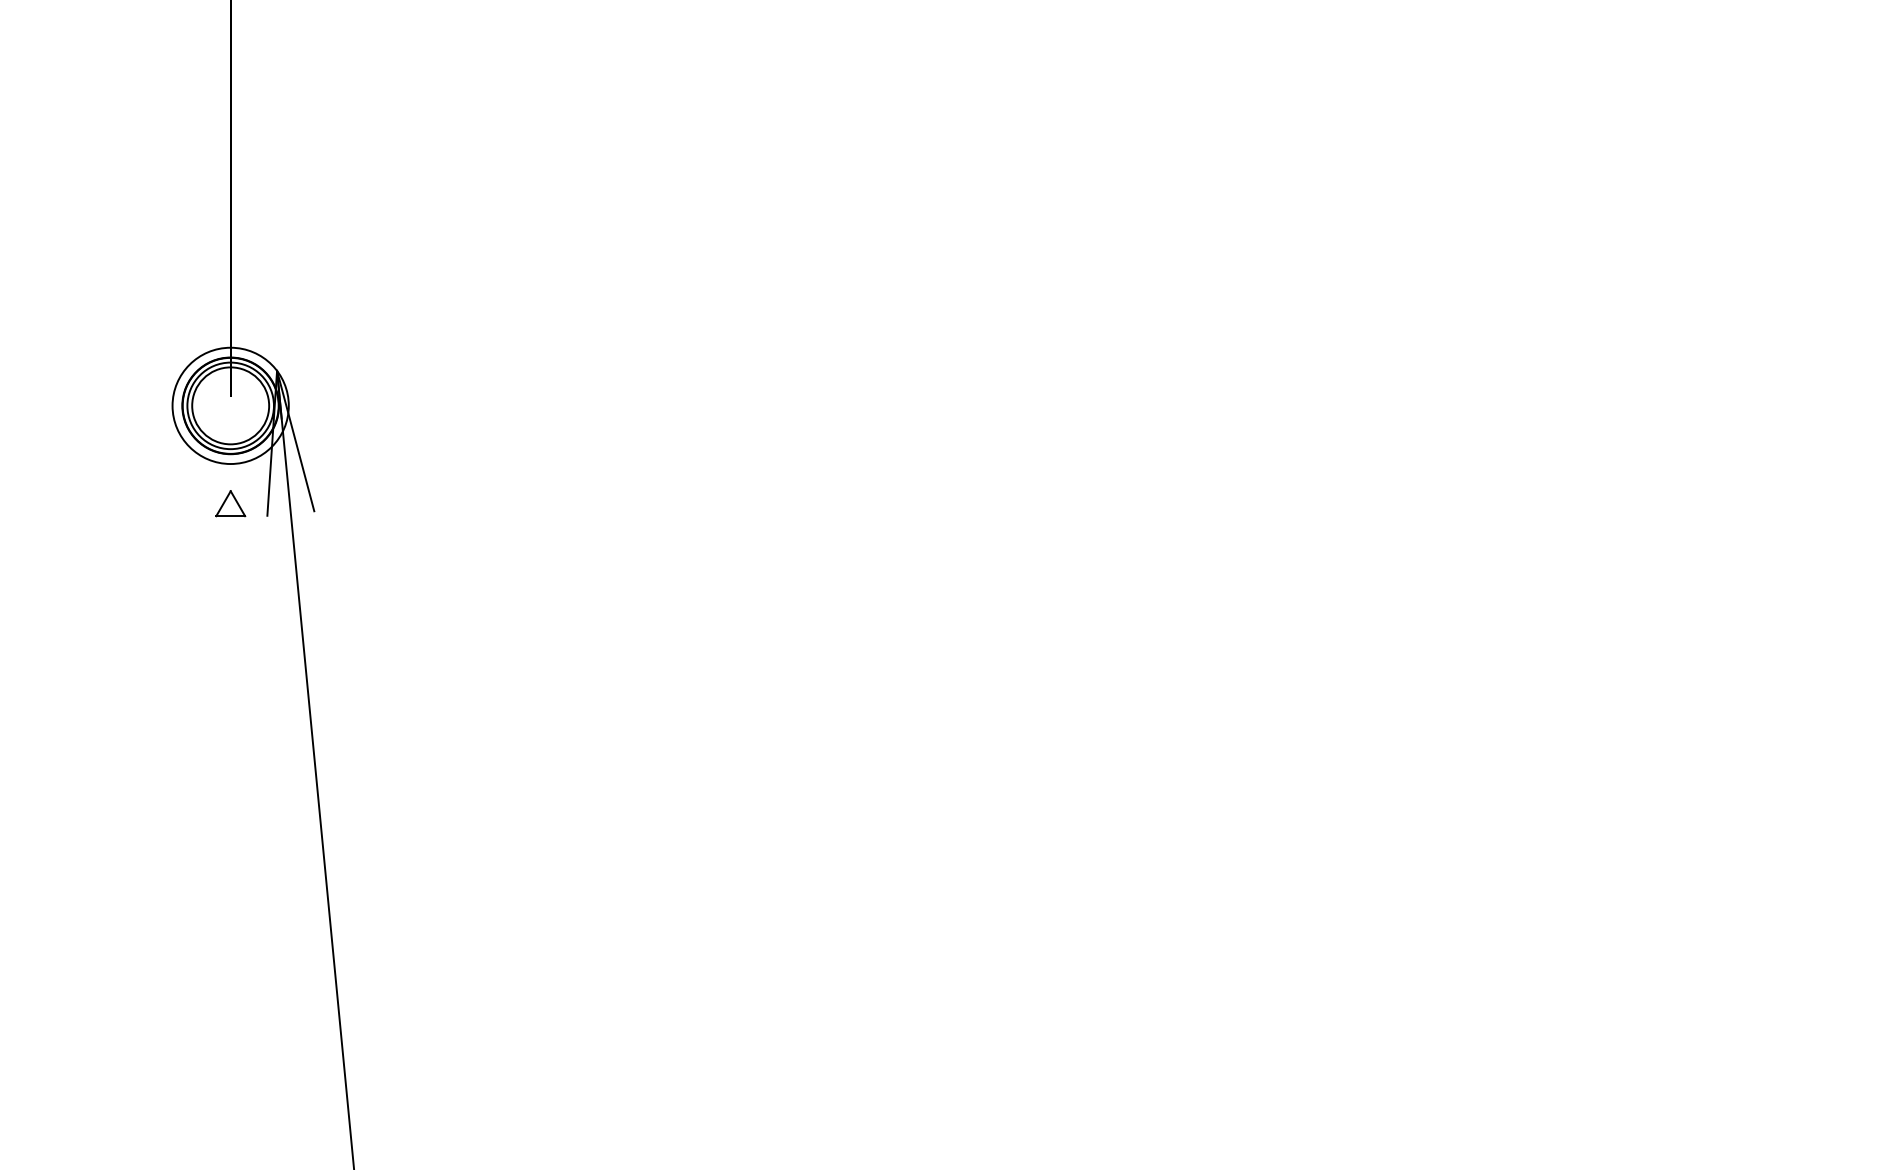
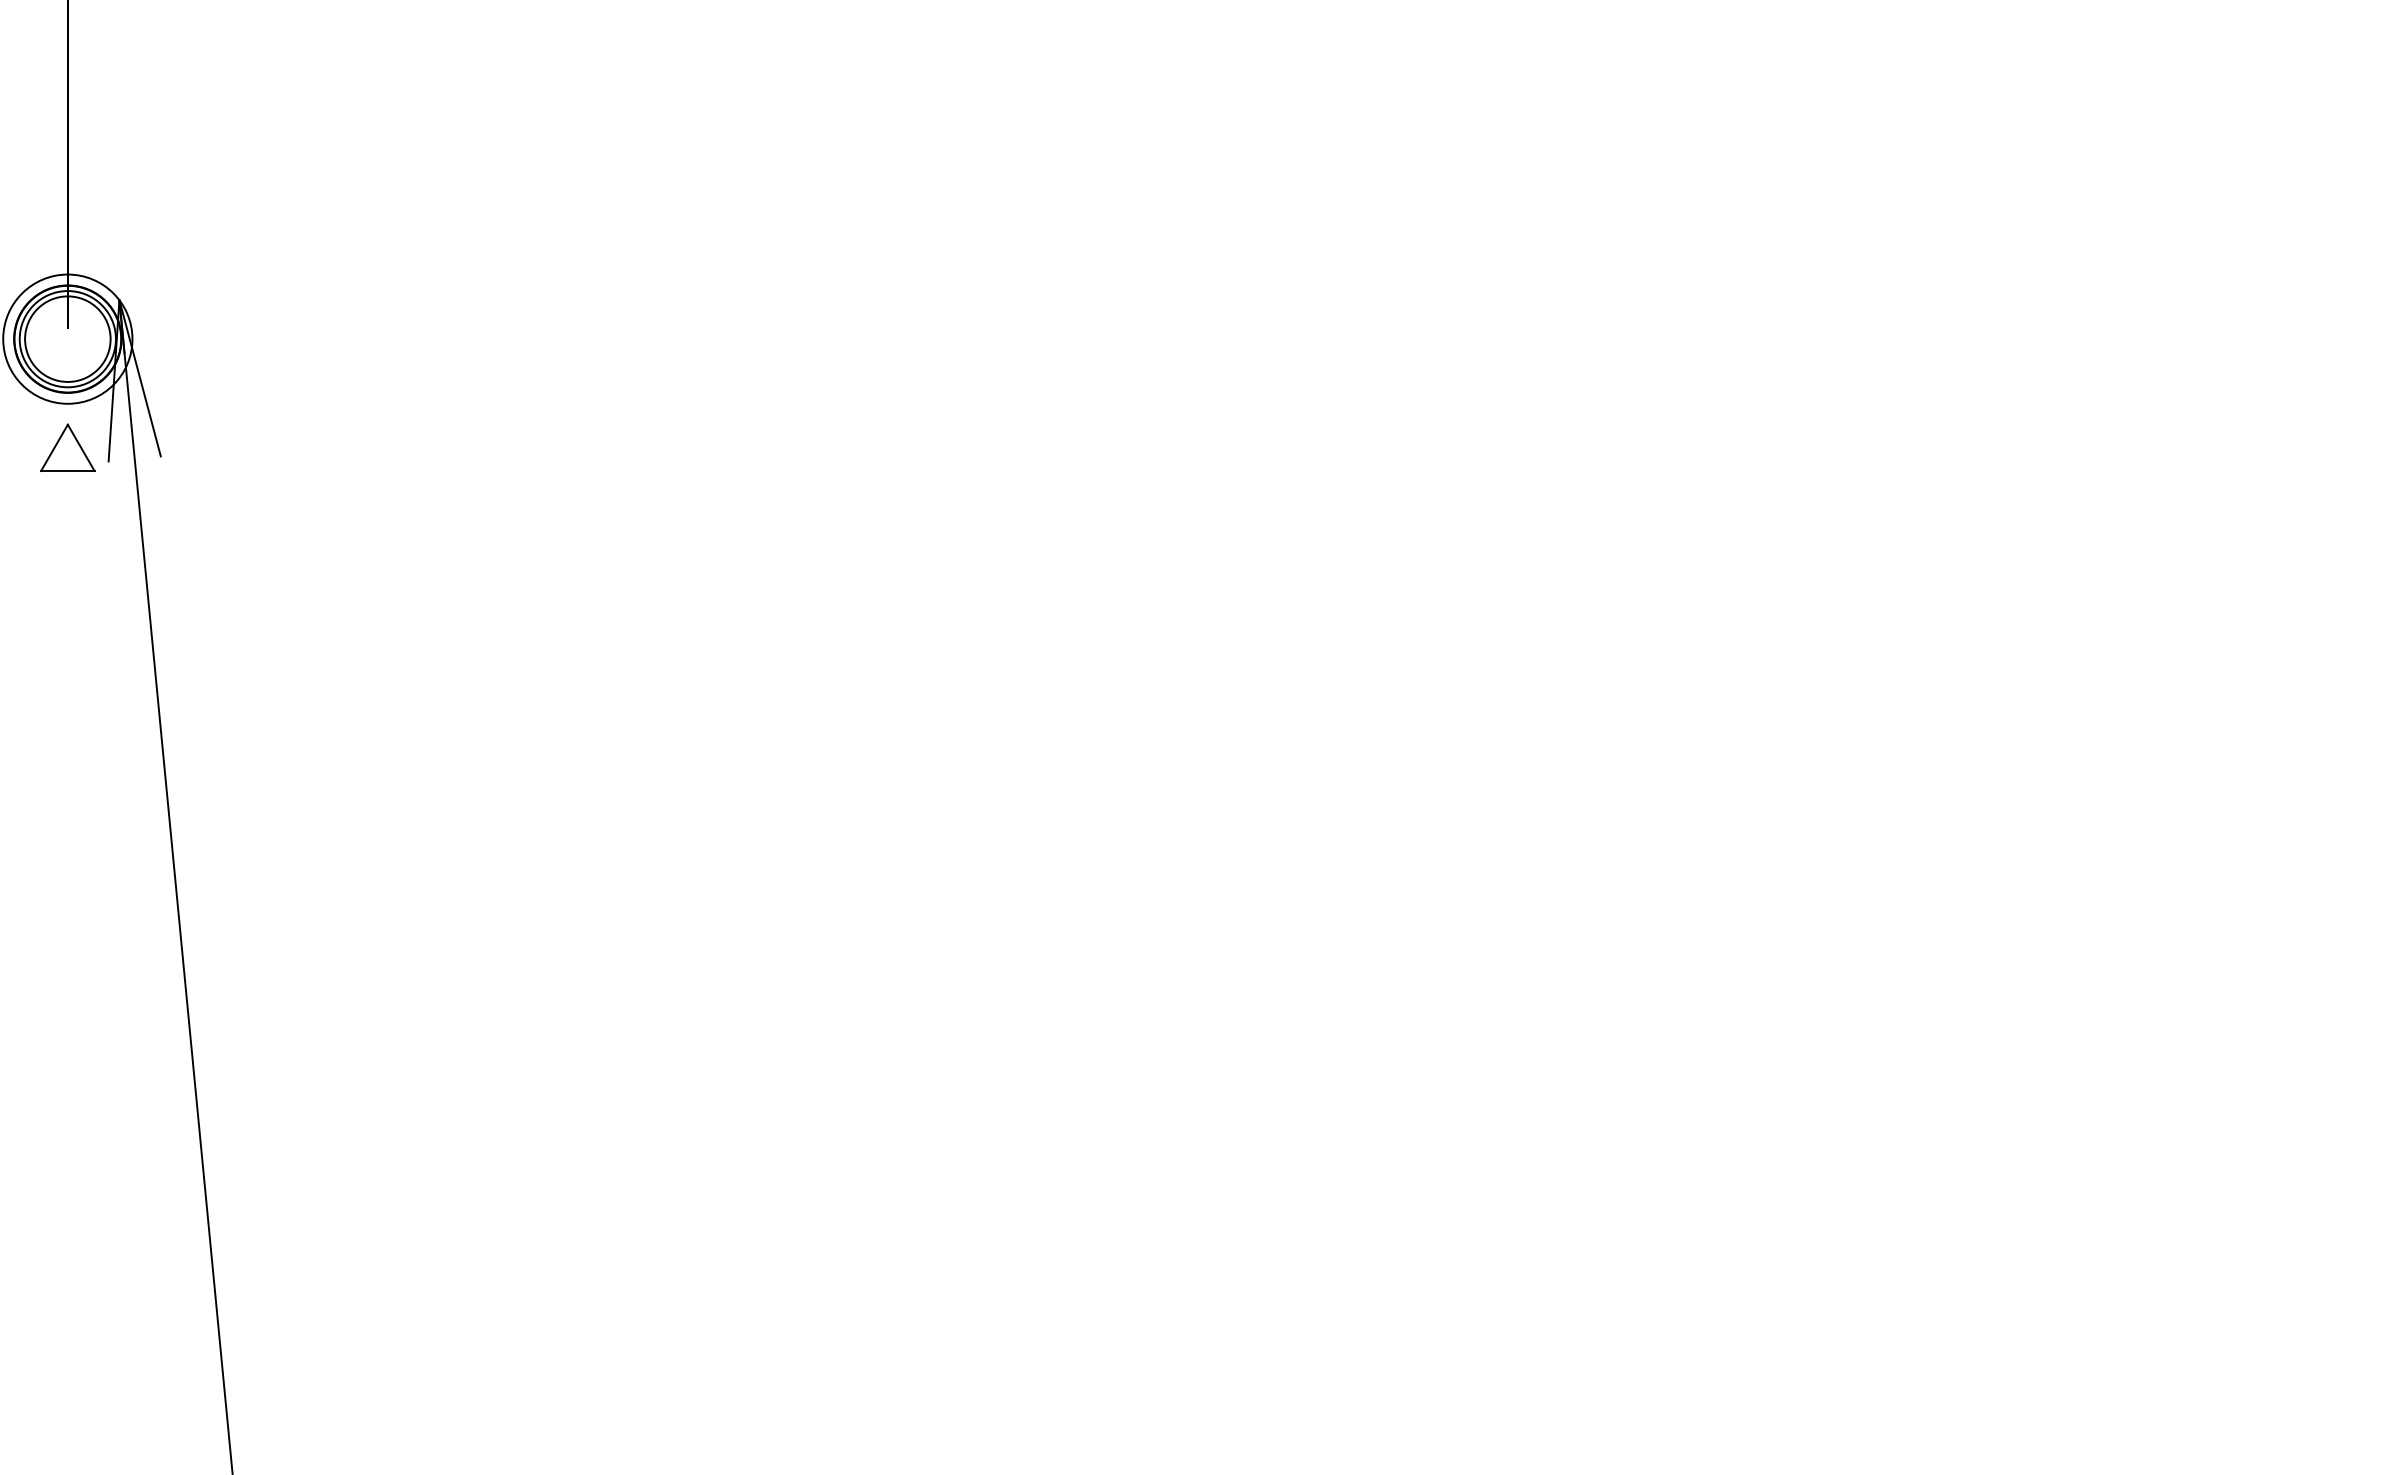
part: (230, 503) -> (67, 447), size x1.67

